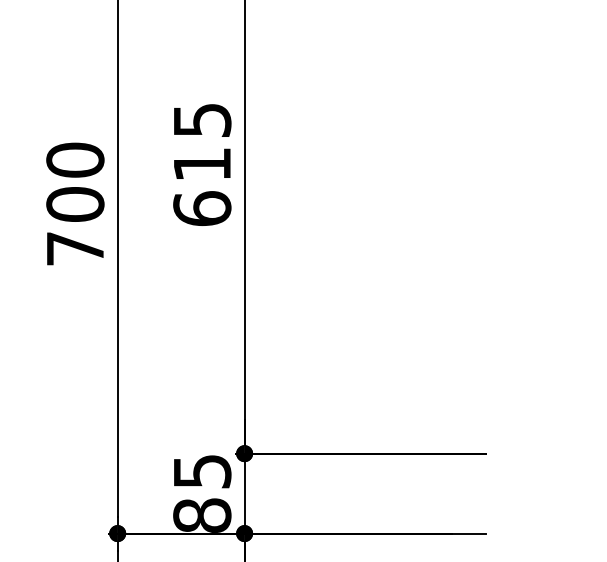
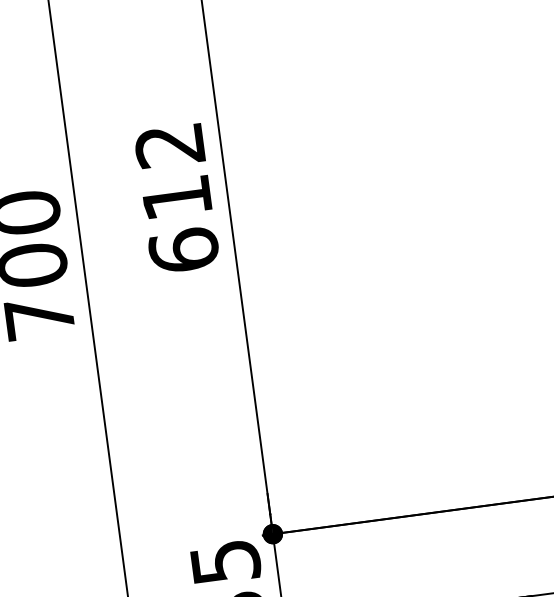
text: (202, 120) -> (170, 145), 615 -> 612

